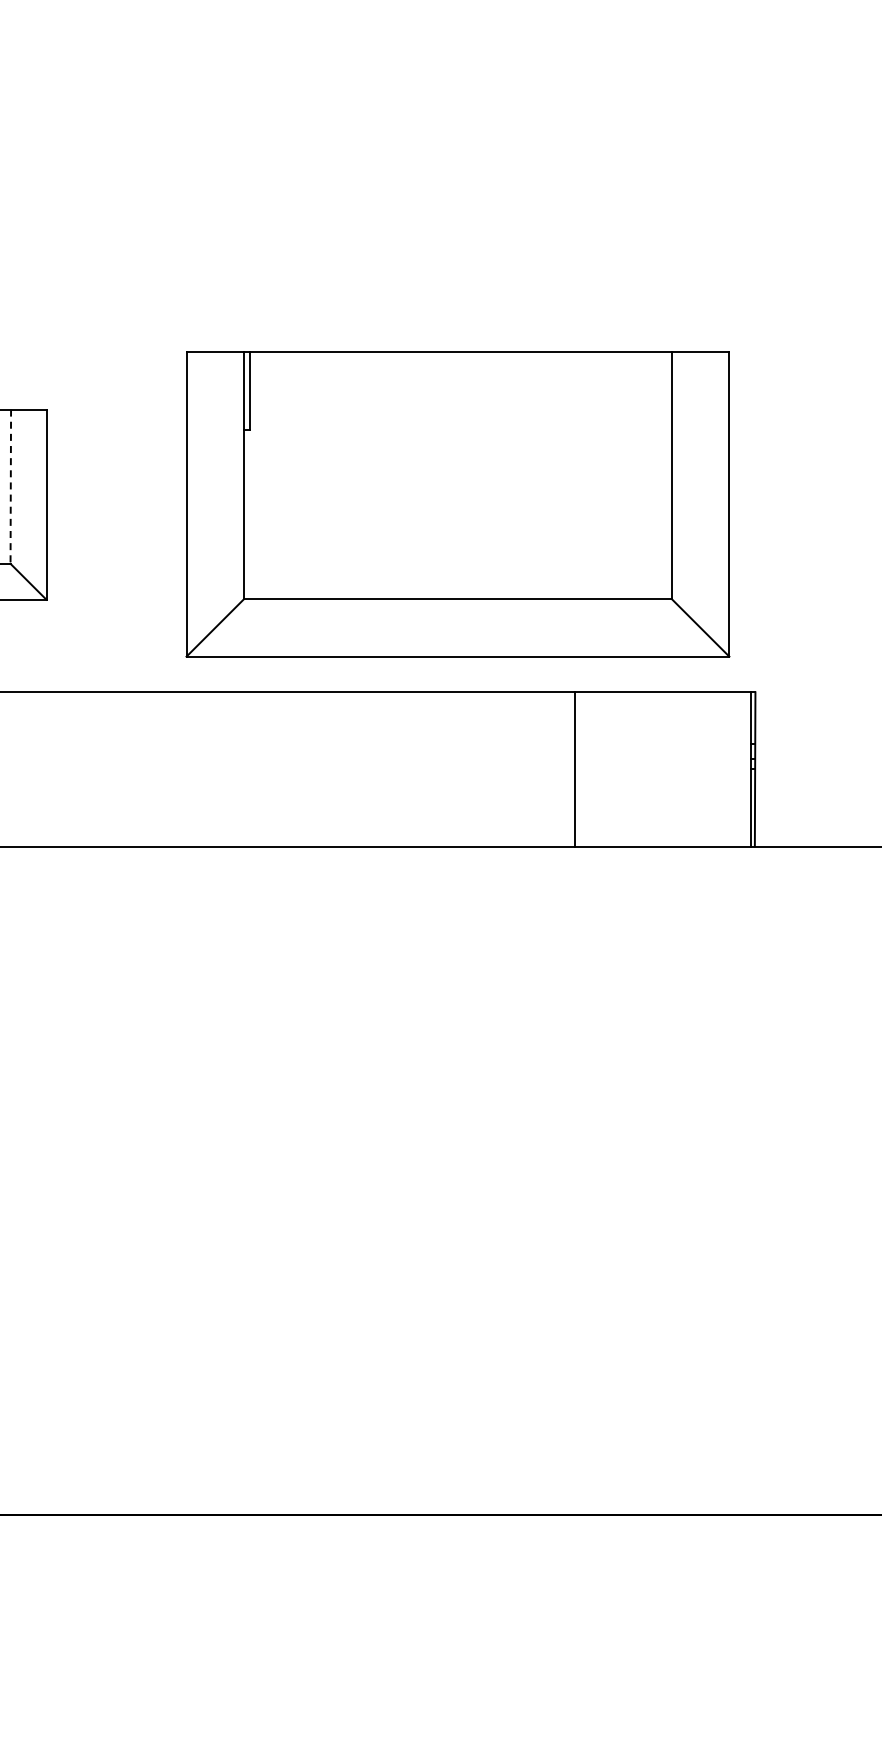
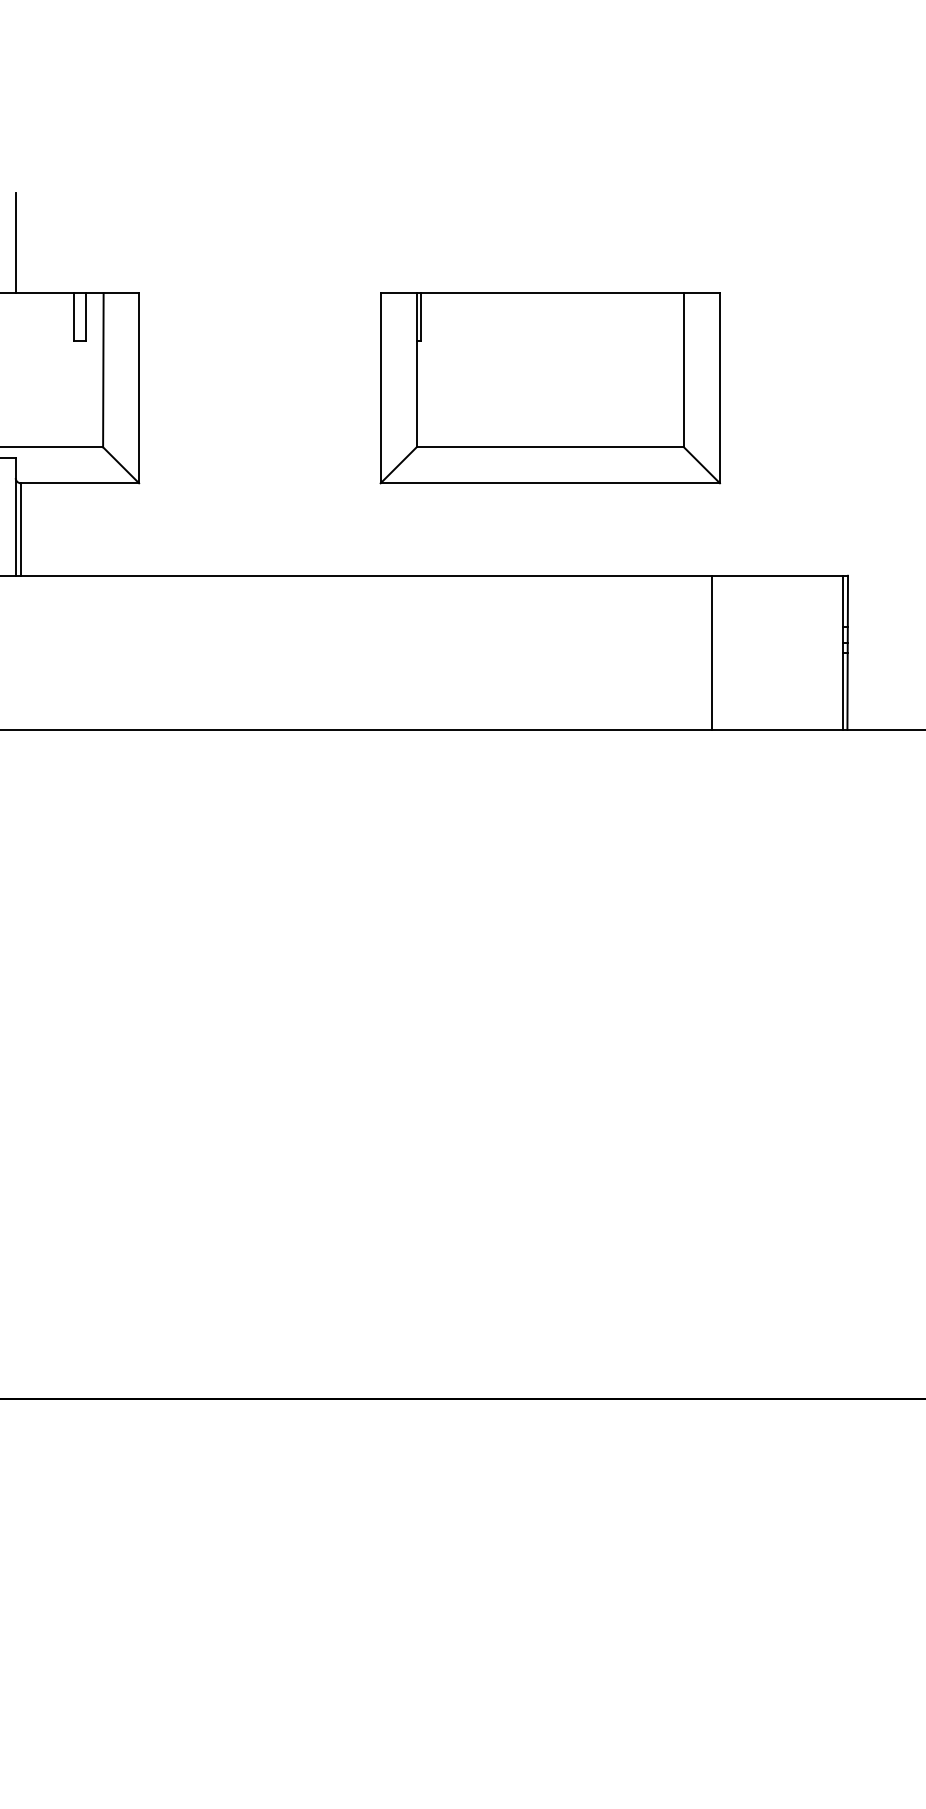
line: (10, 487) -> (103, 370), dashed -> solid
part: (456, 505) -> (549, 388), size x0.62
line: (574, 769) -> (712, 652), moved

